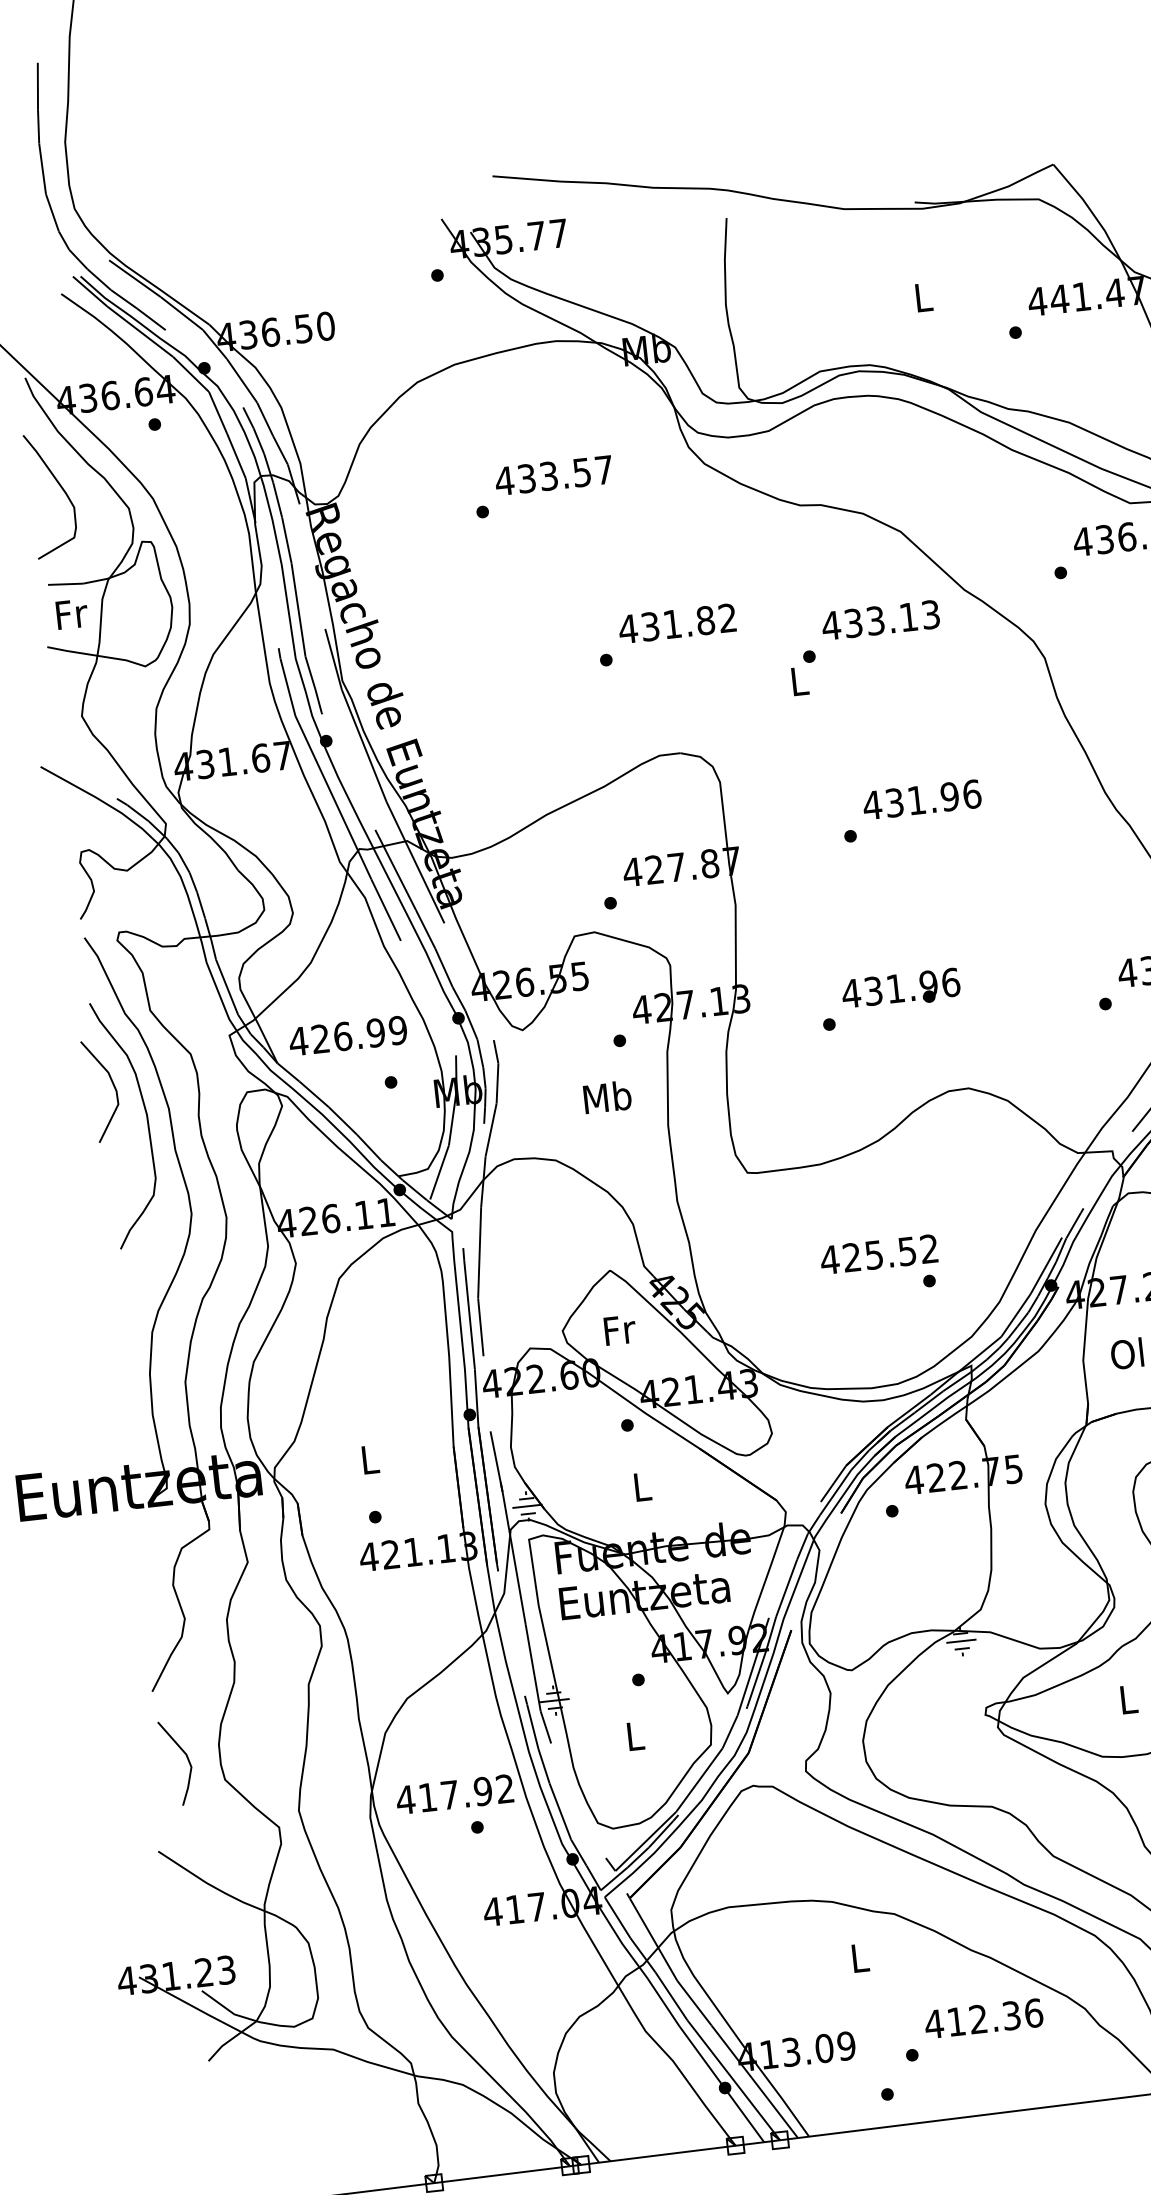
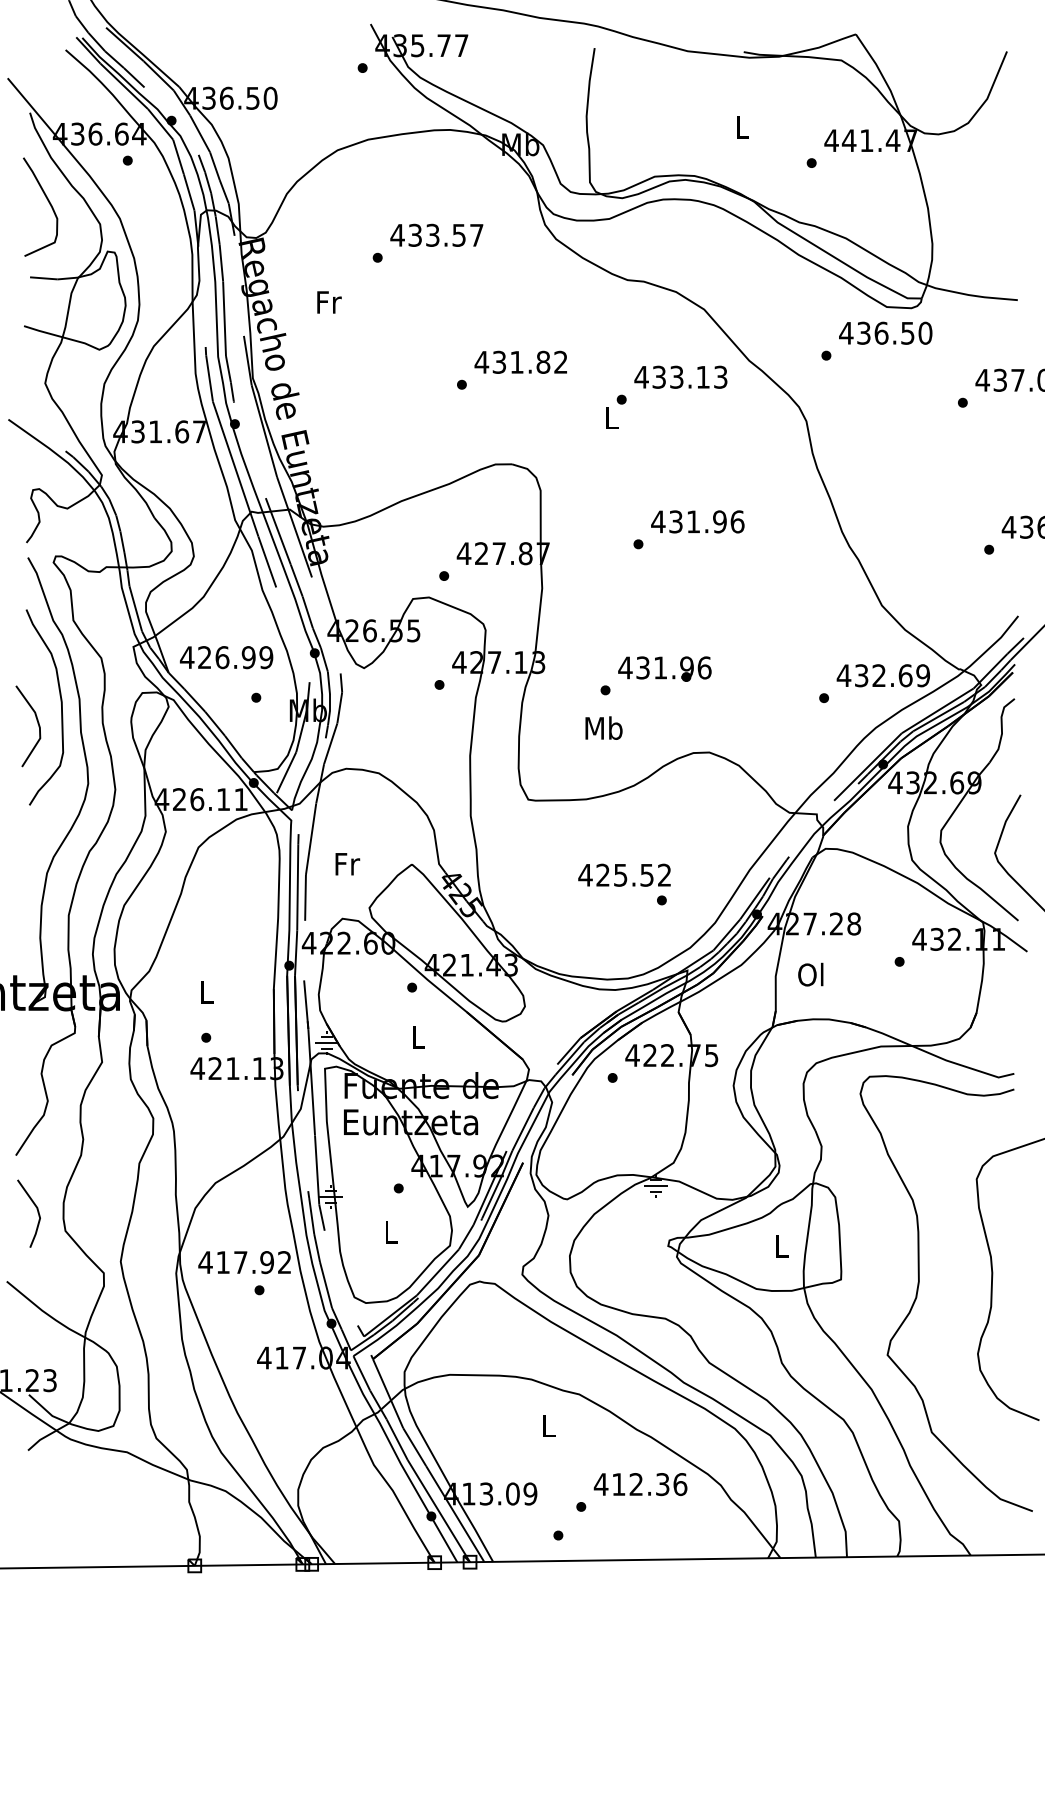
text: (72, 614) -> (329, 302), moved
line: (112, 1086) -> (37, 723), moved
text: (606, 1096) -> (603, 727), moved
text: (619, 1330) -> (347, 864), moved

